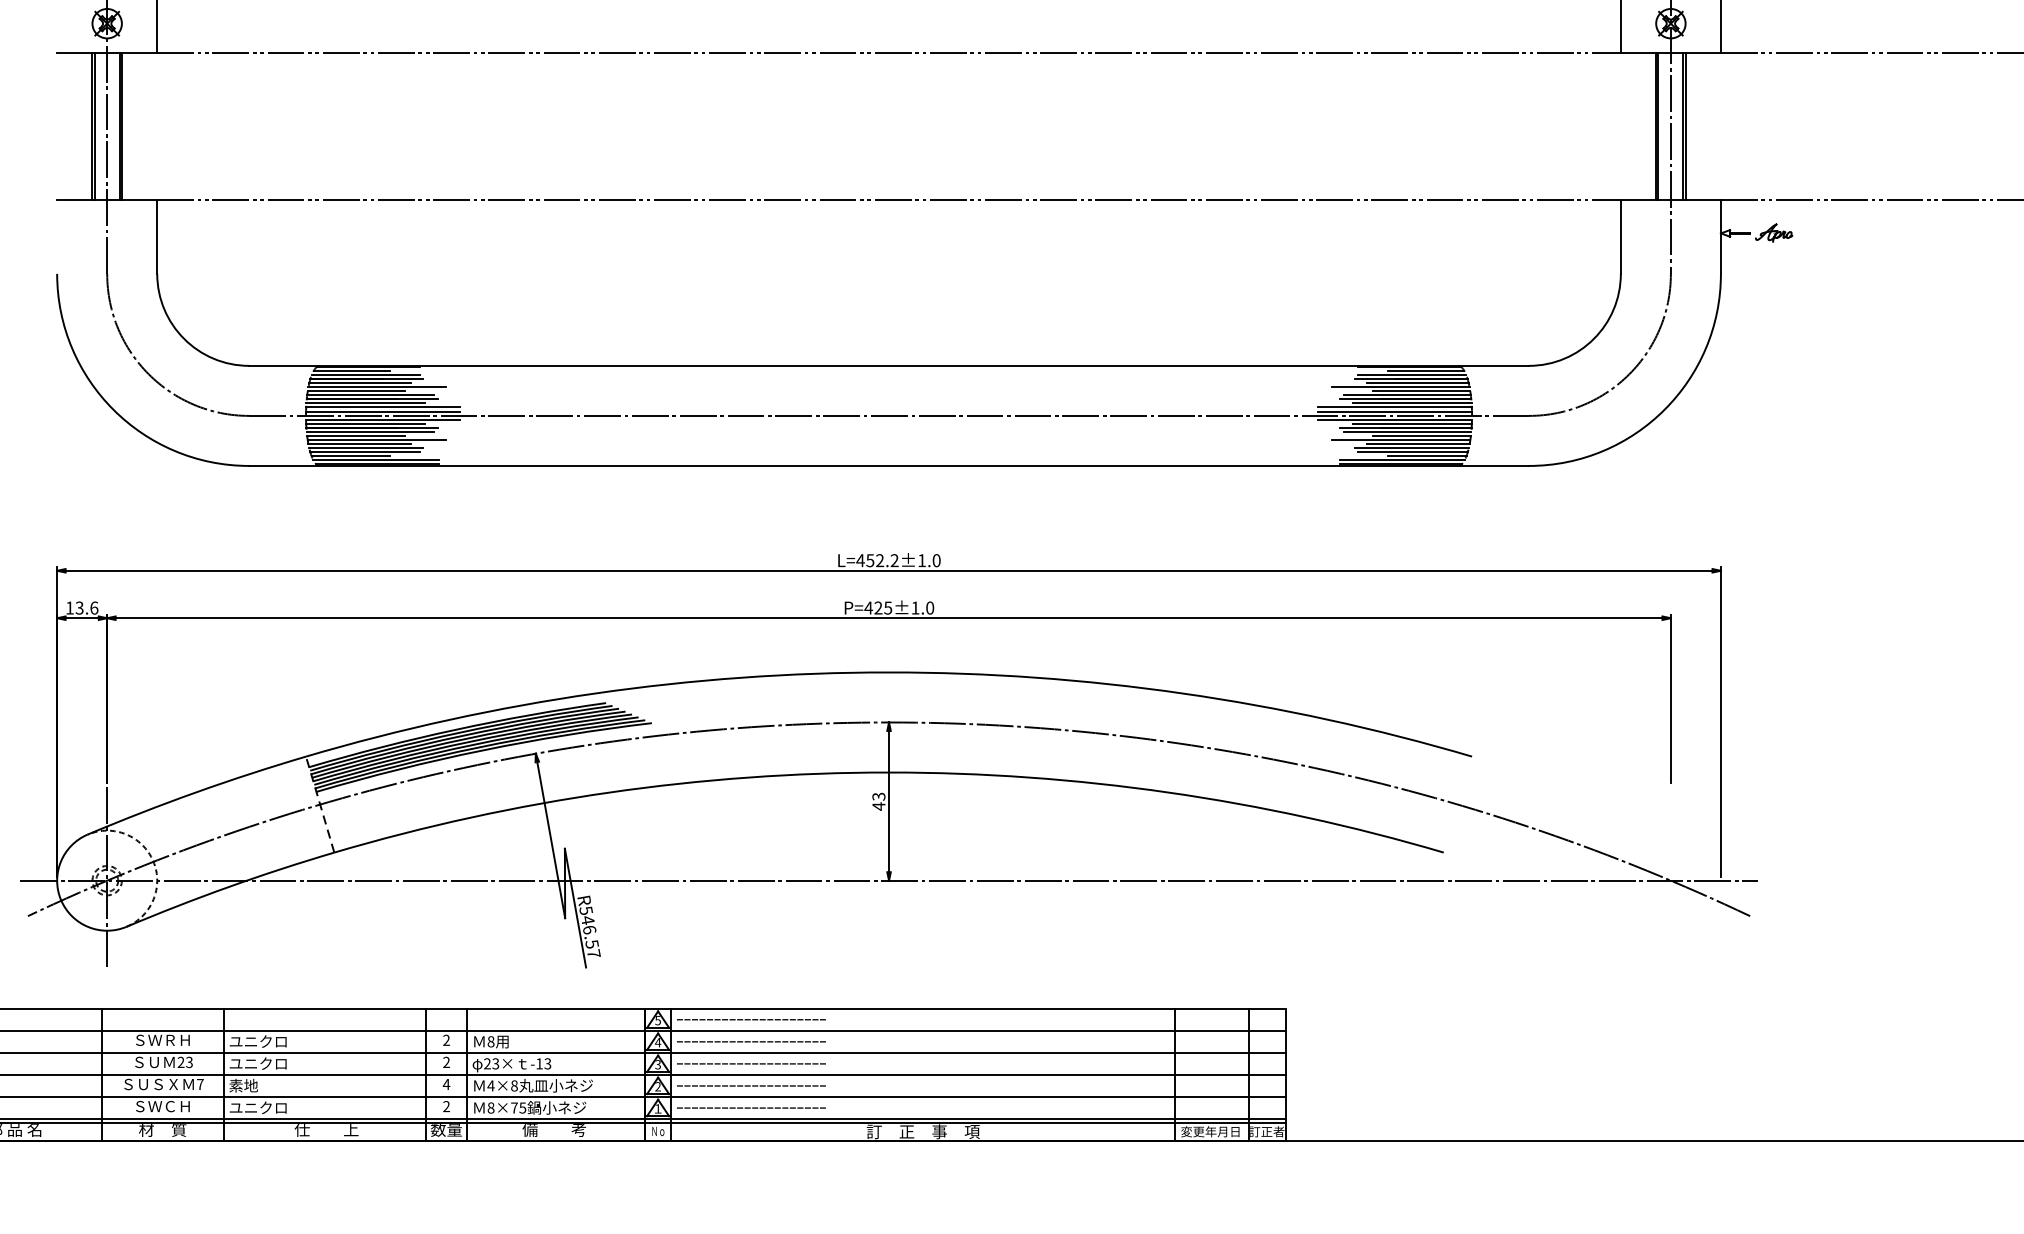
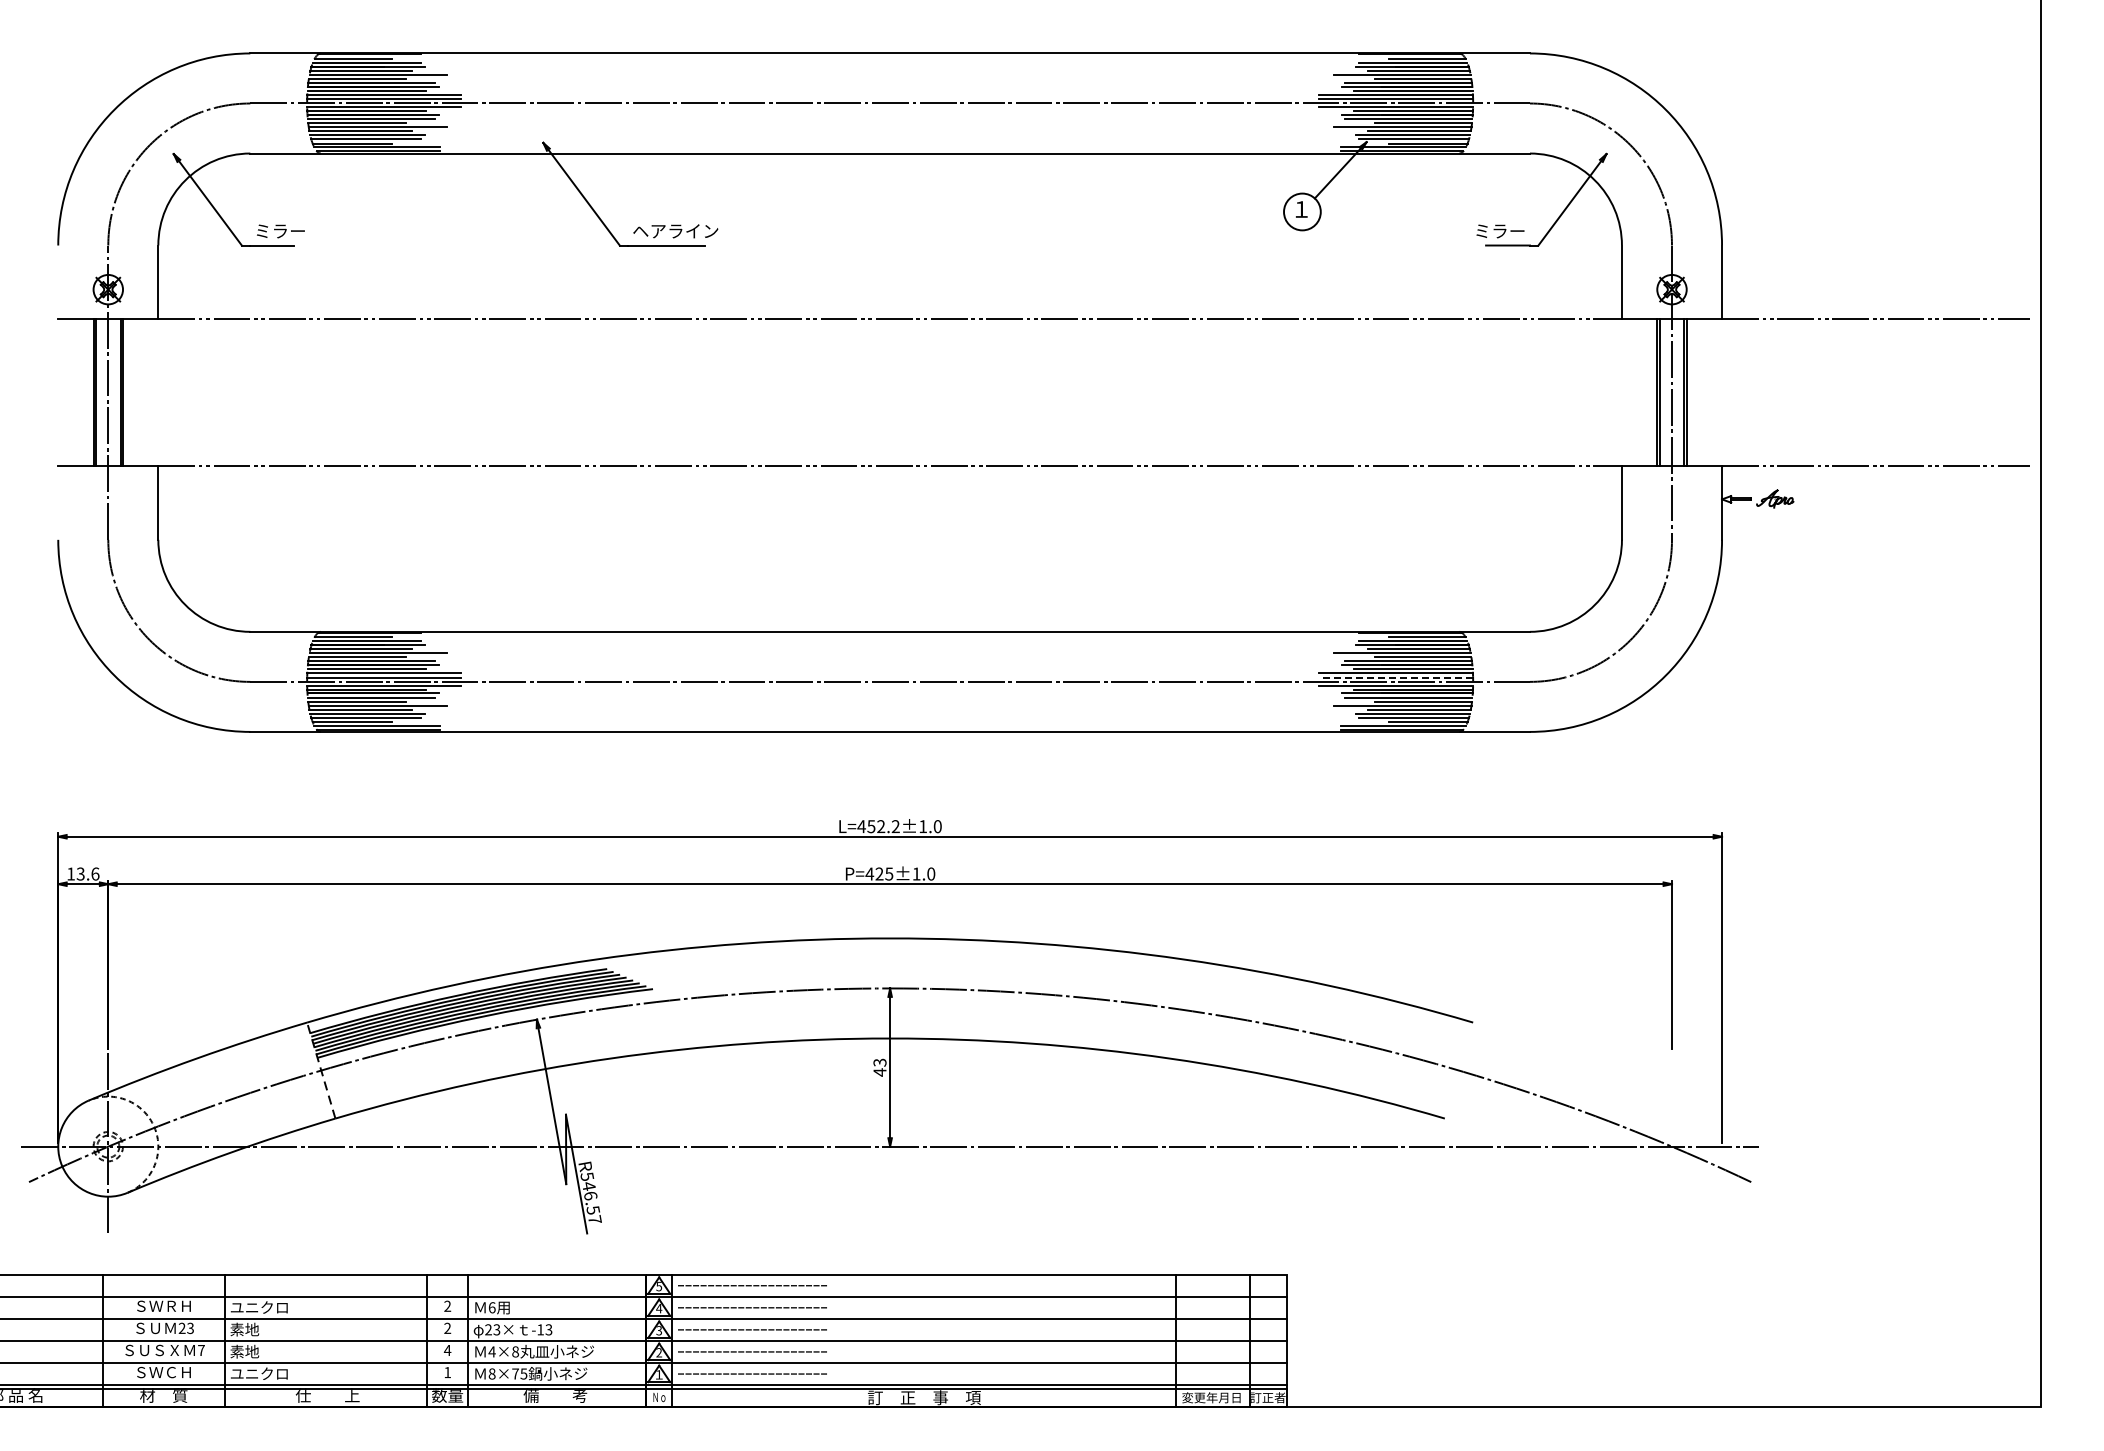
line: (1395, 411) -> (1396, 677), solid -> dashed
text: (490, 1041) -> (491, 1307), 8 -> 6
text: (257, 1063) -> (258, 1329), ユニクロ -> 素地
text: (446, 1105) -> (447, 1371), 2 -> 1

